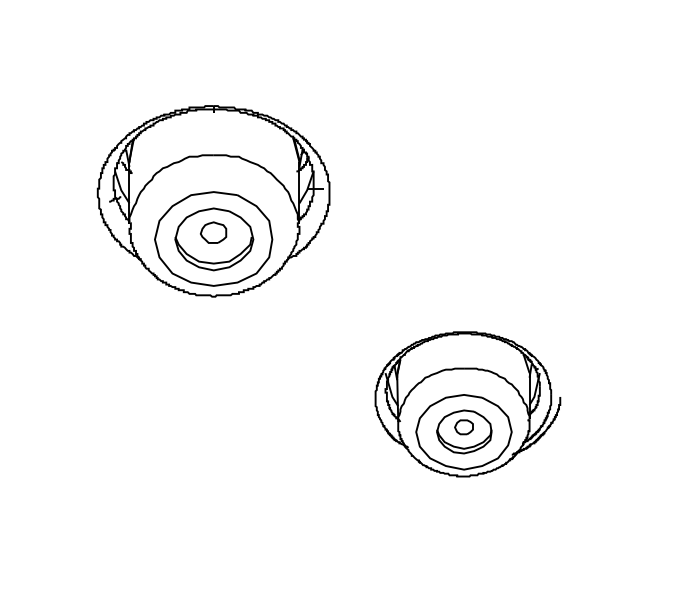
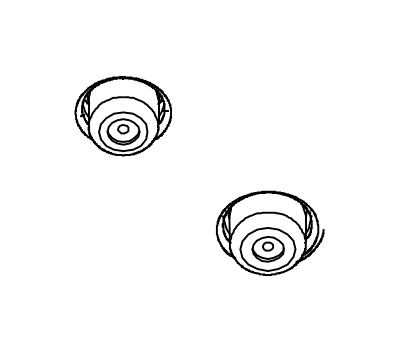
part: (212, 201) -> (122, 116), size x0.71

